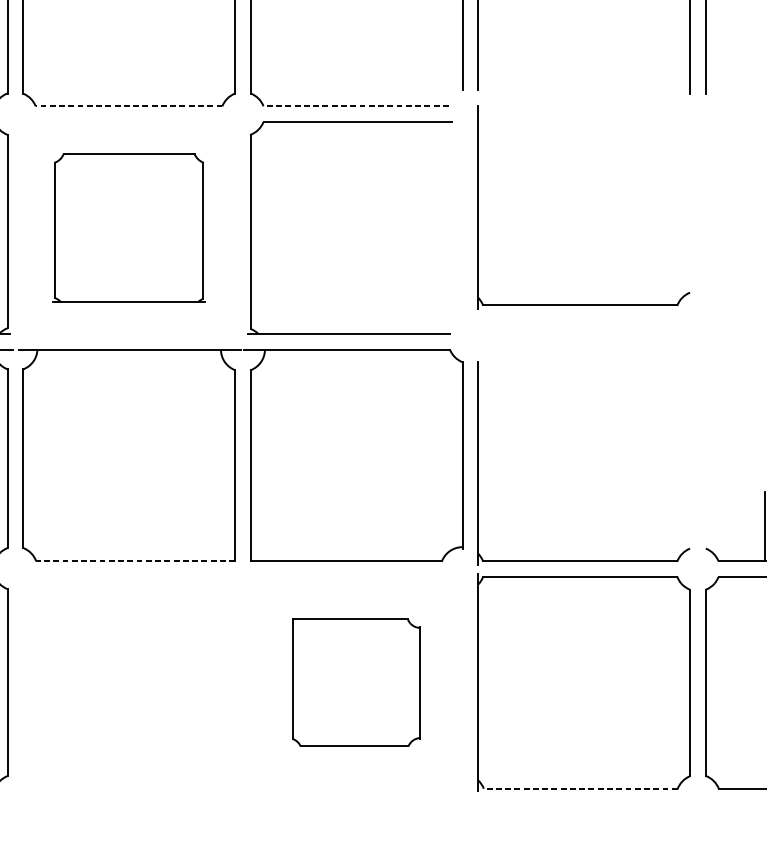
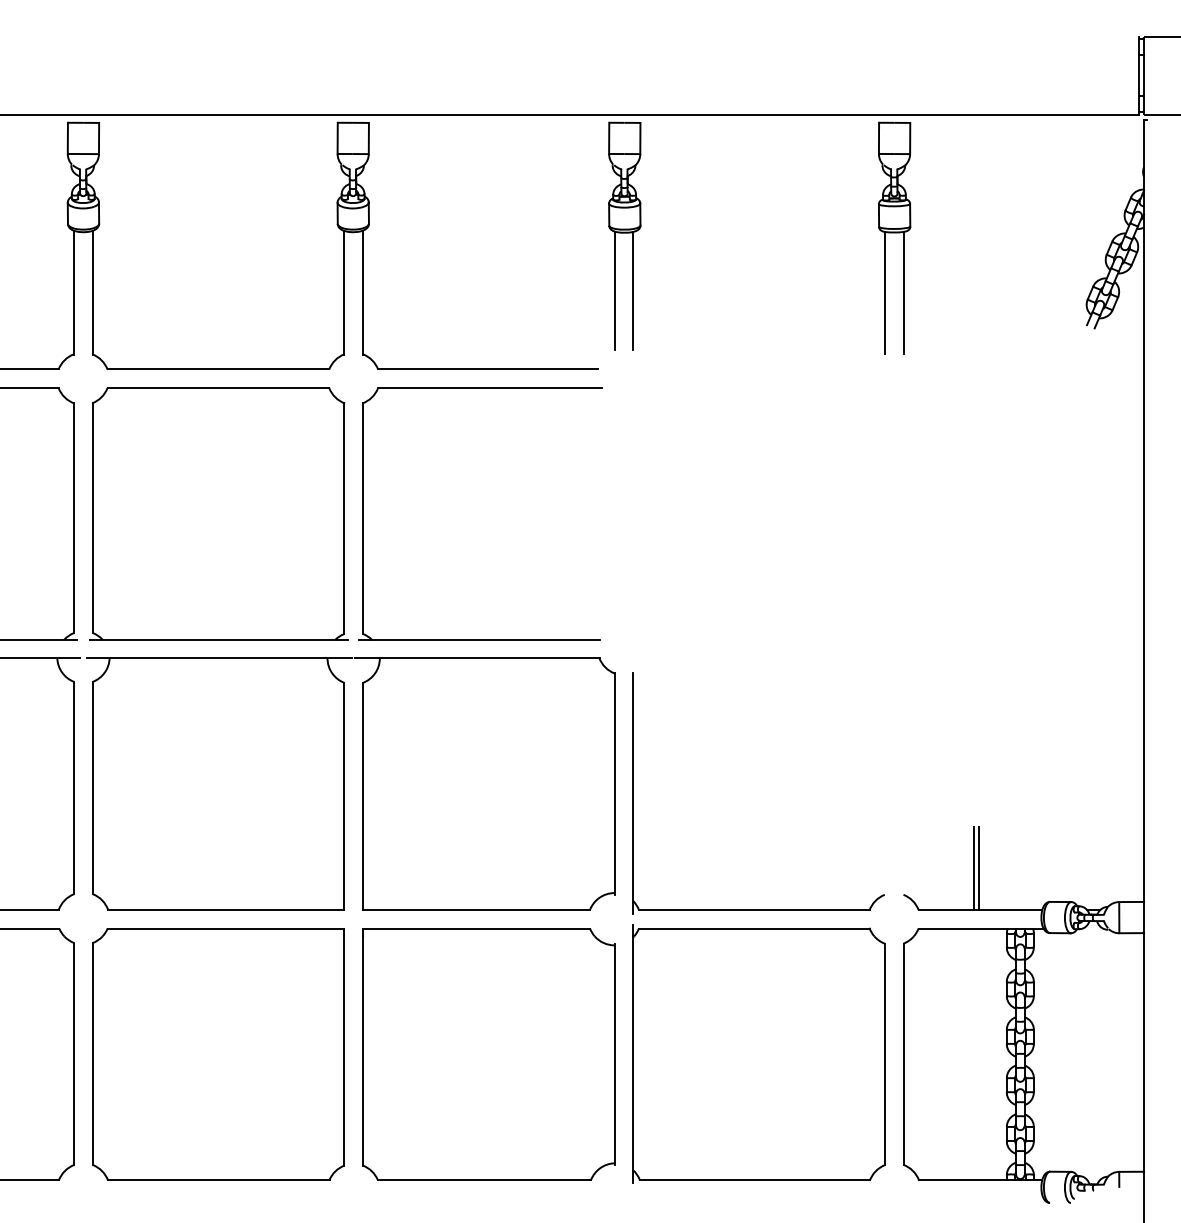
line: (129, 106) -> (218, 369), dashed -> solid
line: (355, 106) -> (487, 369), dashed -> solid
part: (129, 227) -> (218, 513), size x1.43
part: (583, 305) -> (758, 605), removed
line: (135, 560) -> (225, 909), dashed -> solid
part: (129, 683) -> (218, 1054), added
part: (356, 683) -> (488, 1054), size x1.67
line: (580, 789) -> (754, 1180), dashed -> solid

